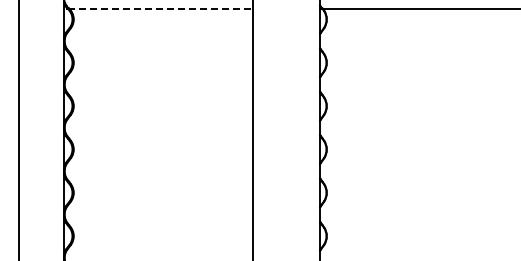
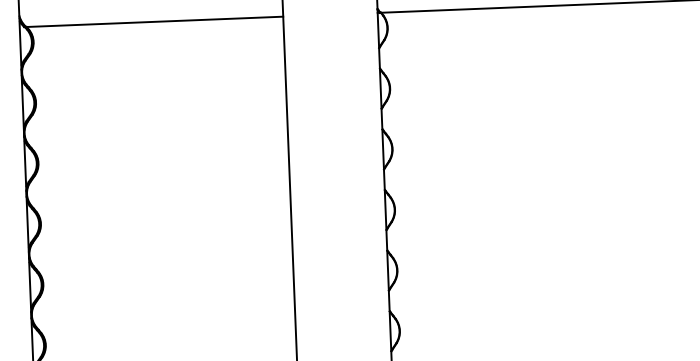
line: (161, 8) -> (155, 21), dashed -> solid

